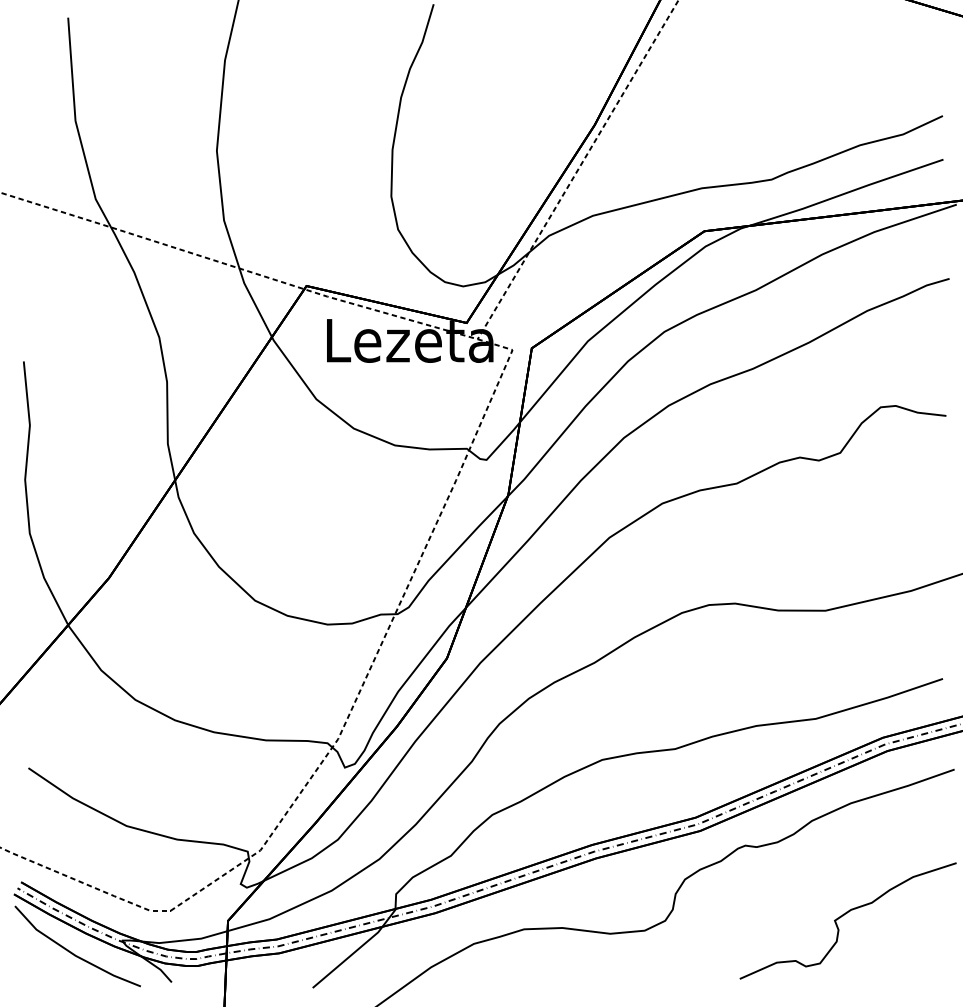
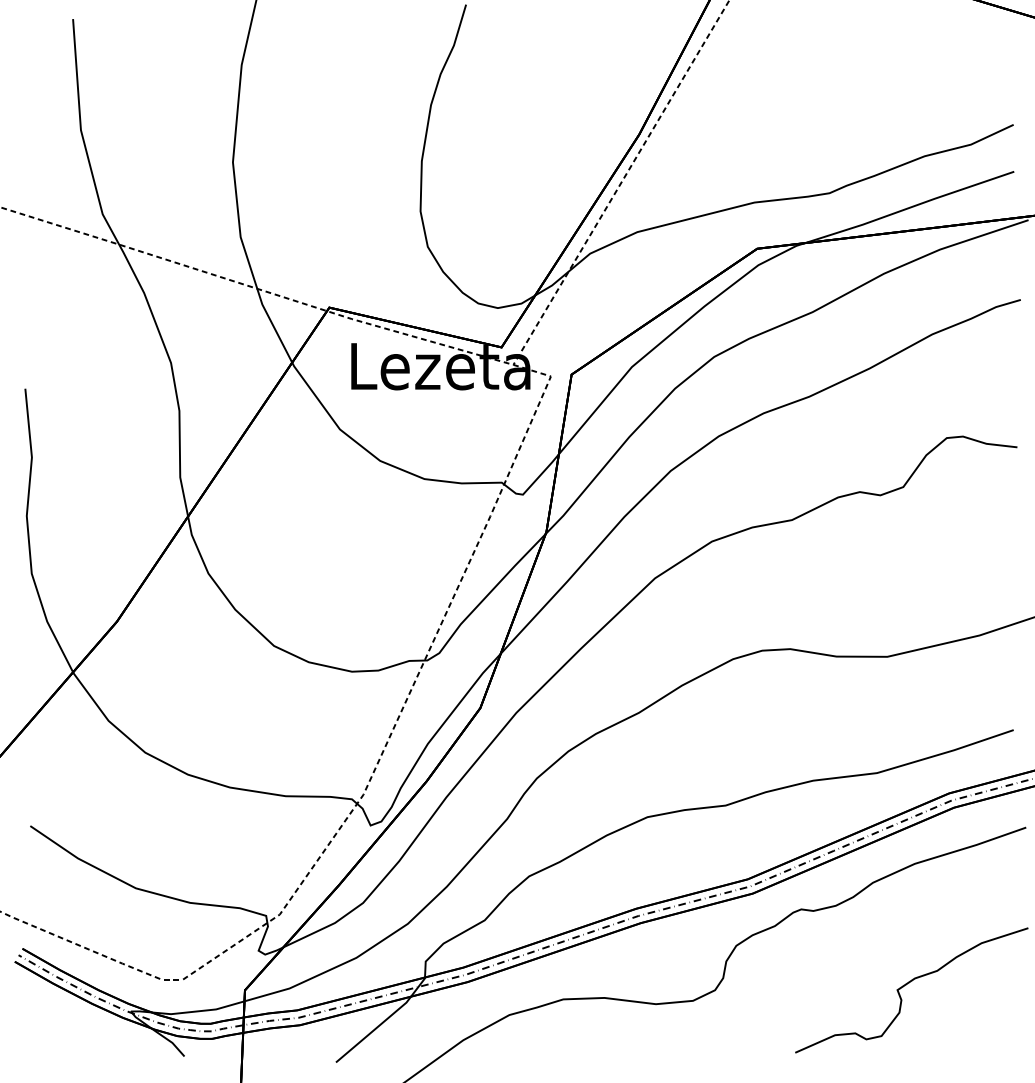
line: (74, 953) -> (79, 1025), removed

